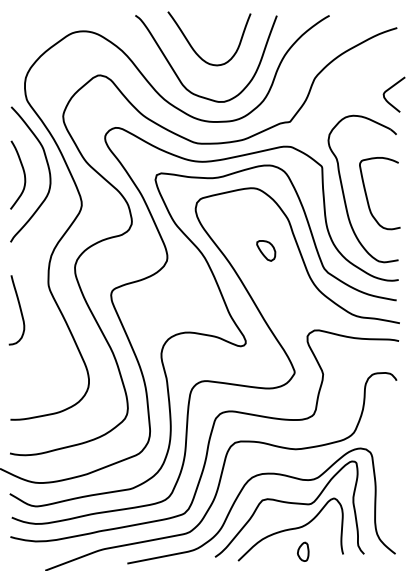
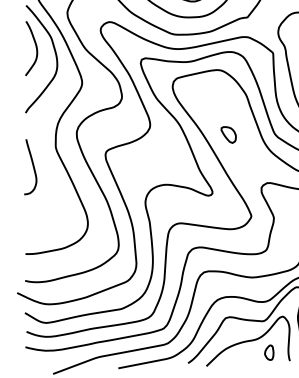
curve: (23, 174) -> (35, 48), moved
part: (266, 250) -> (228, 134), moved
part: (303, 551) -> (269, 352), moved

